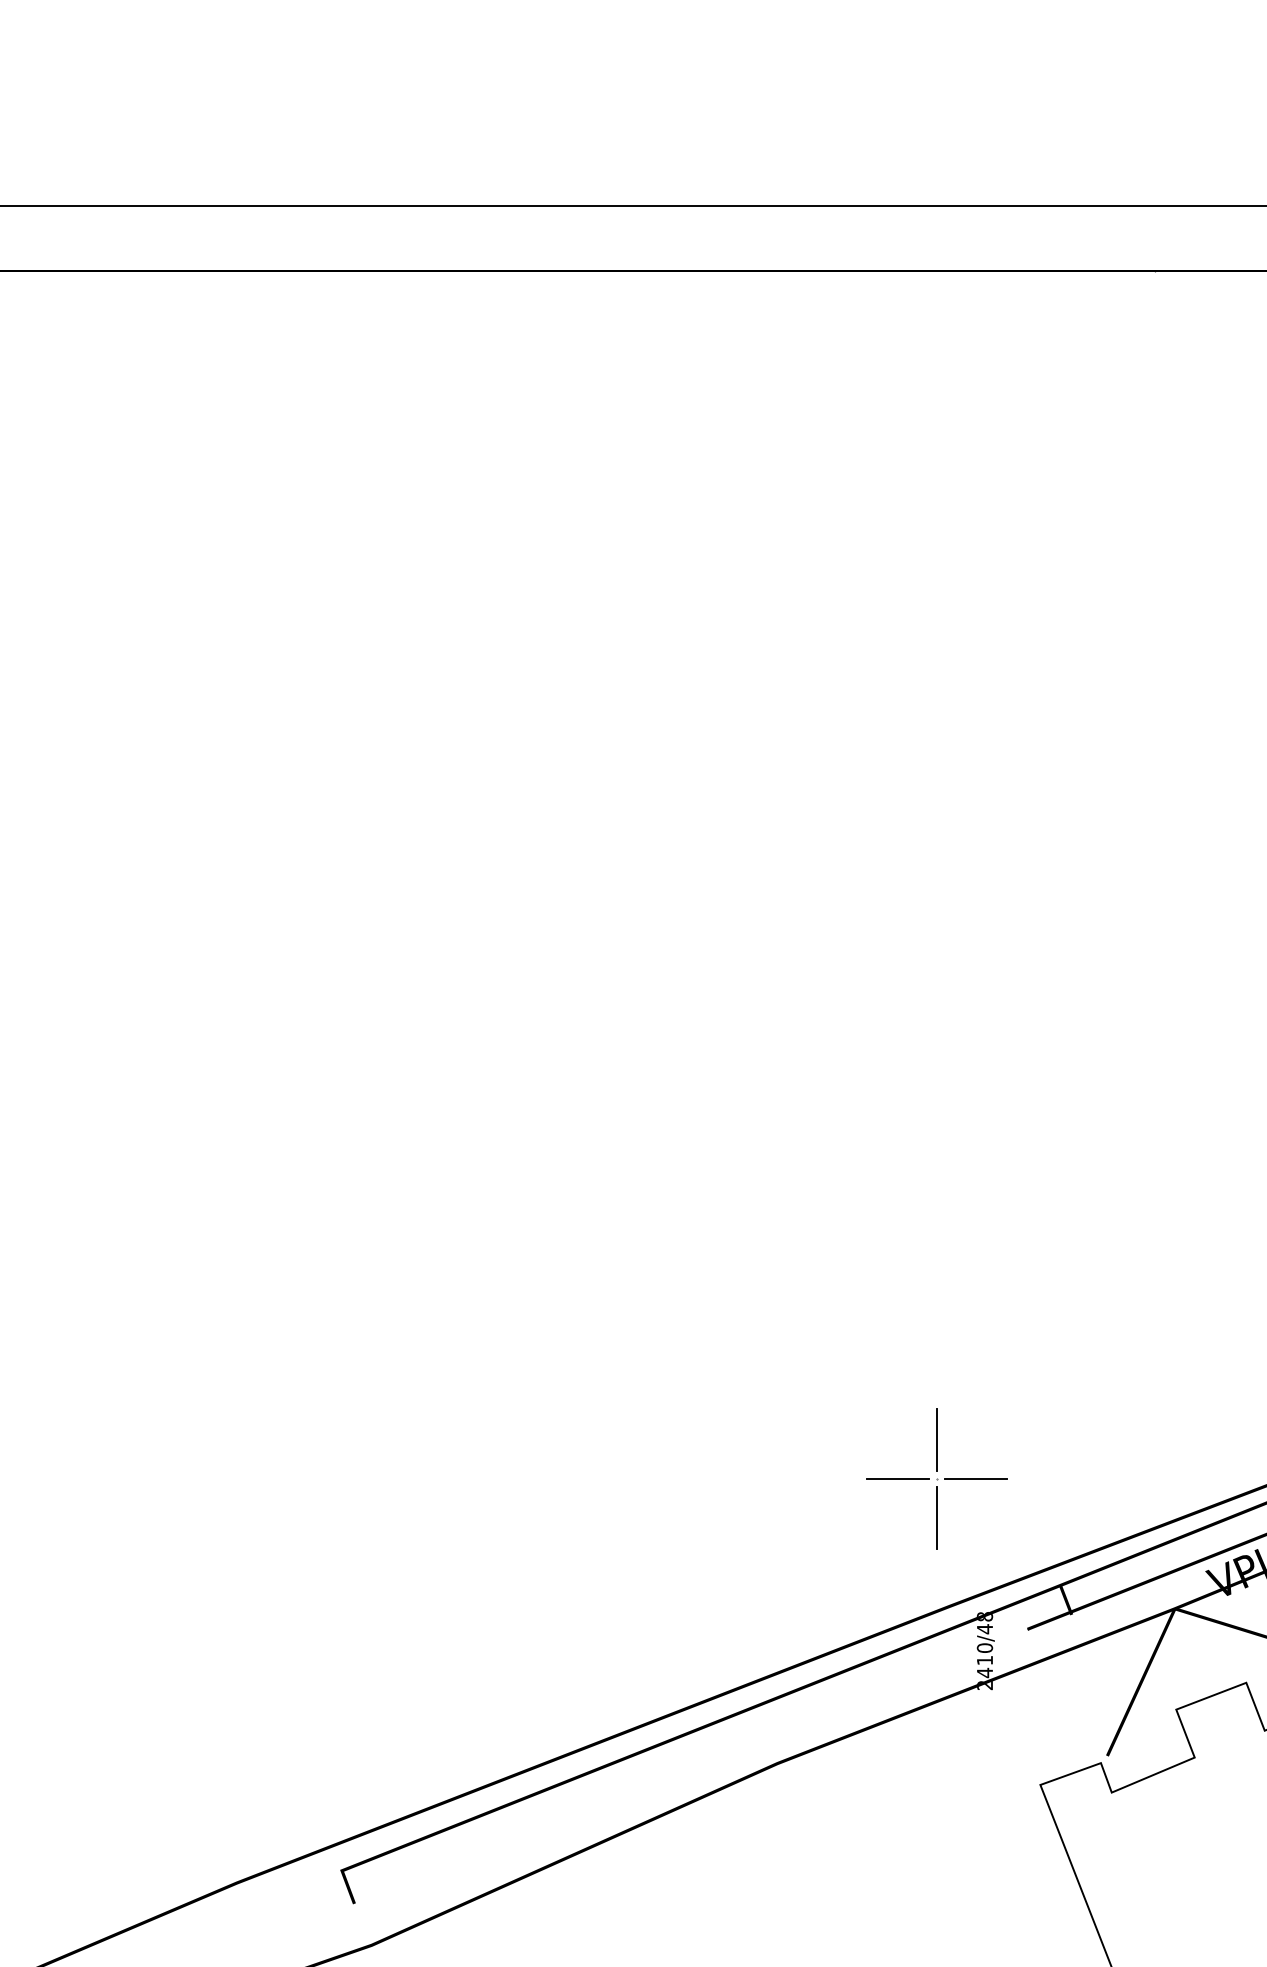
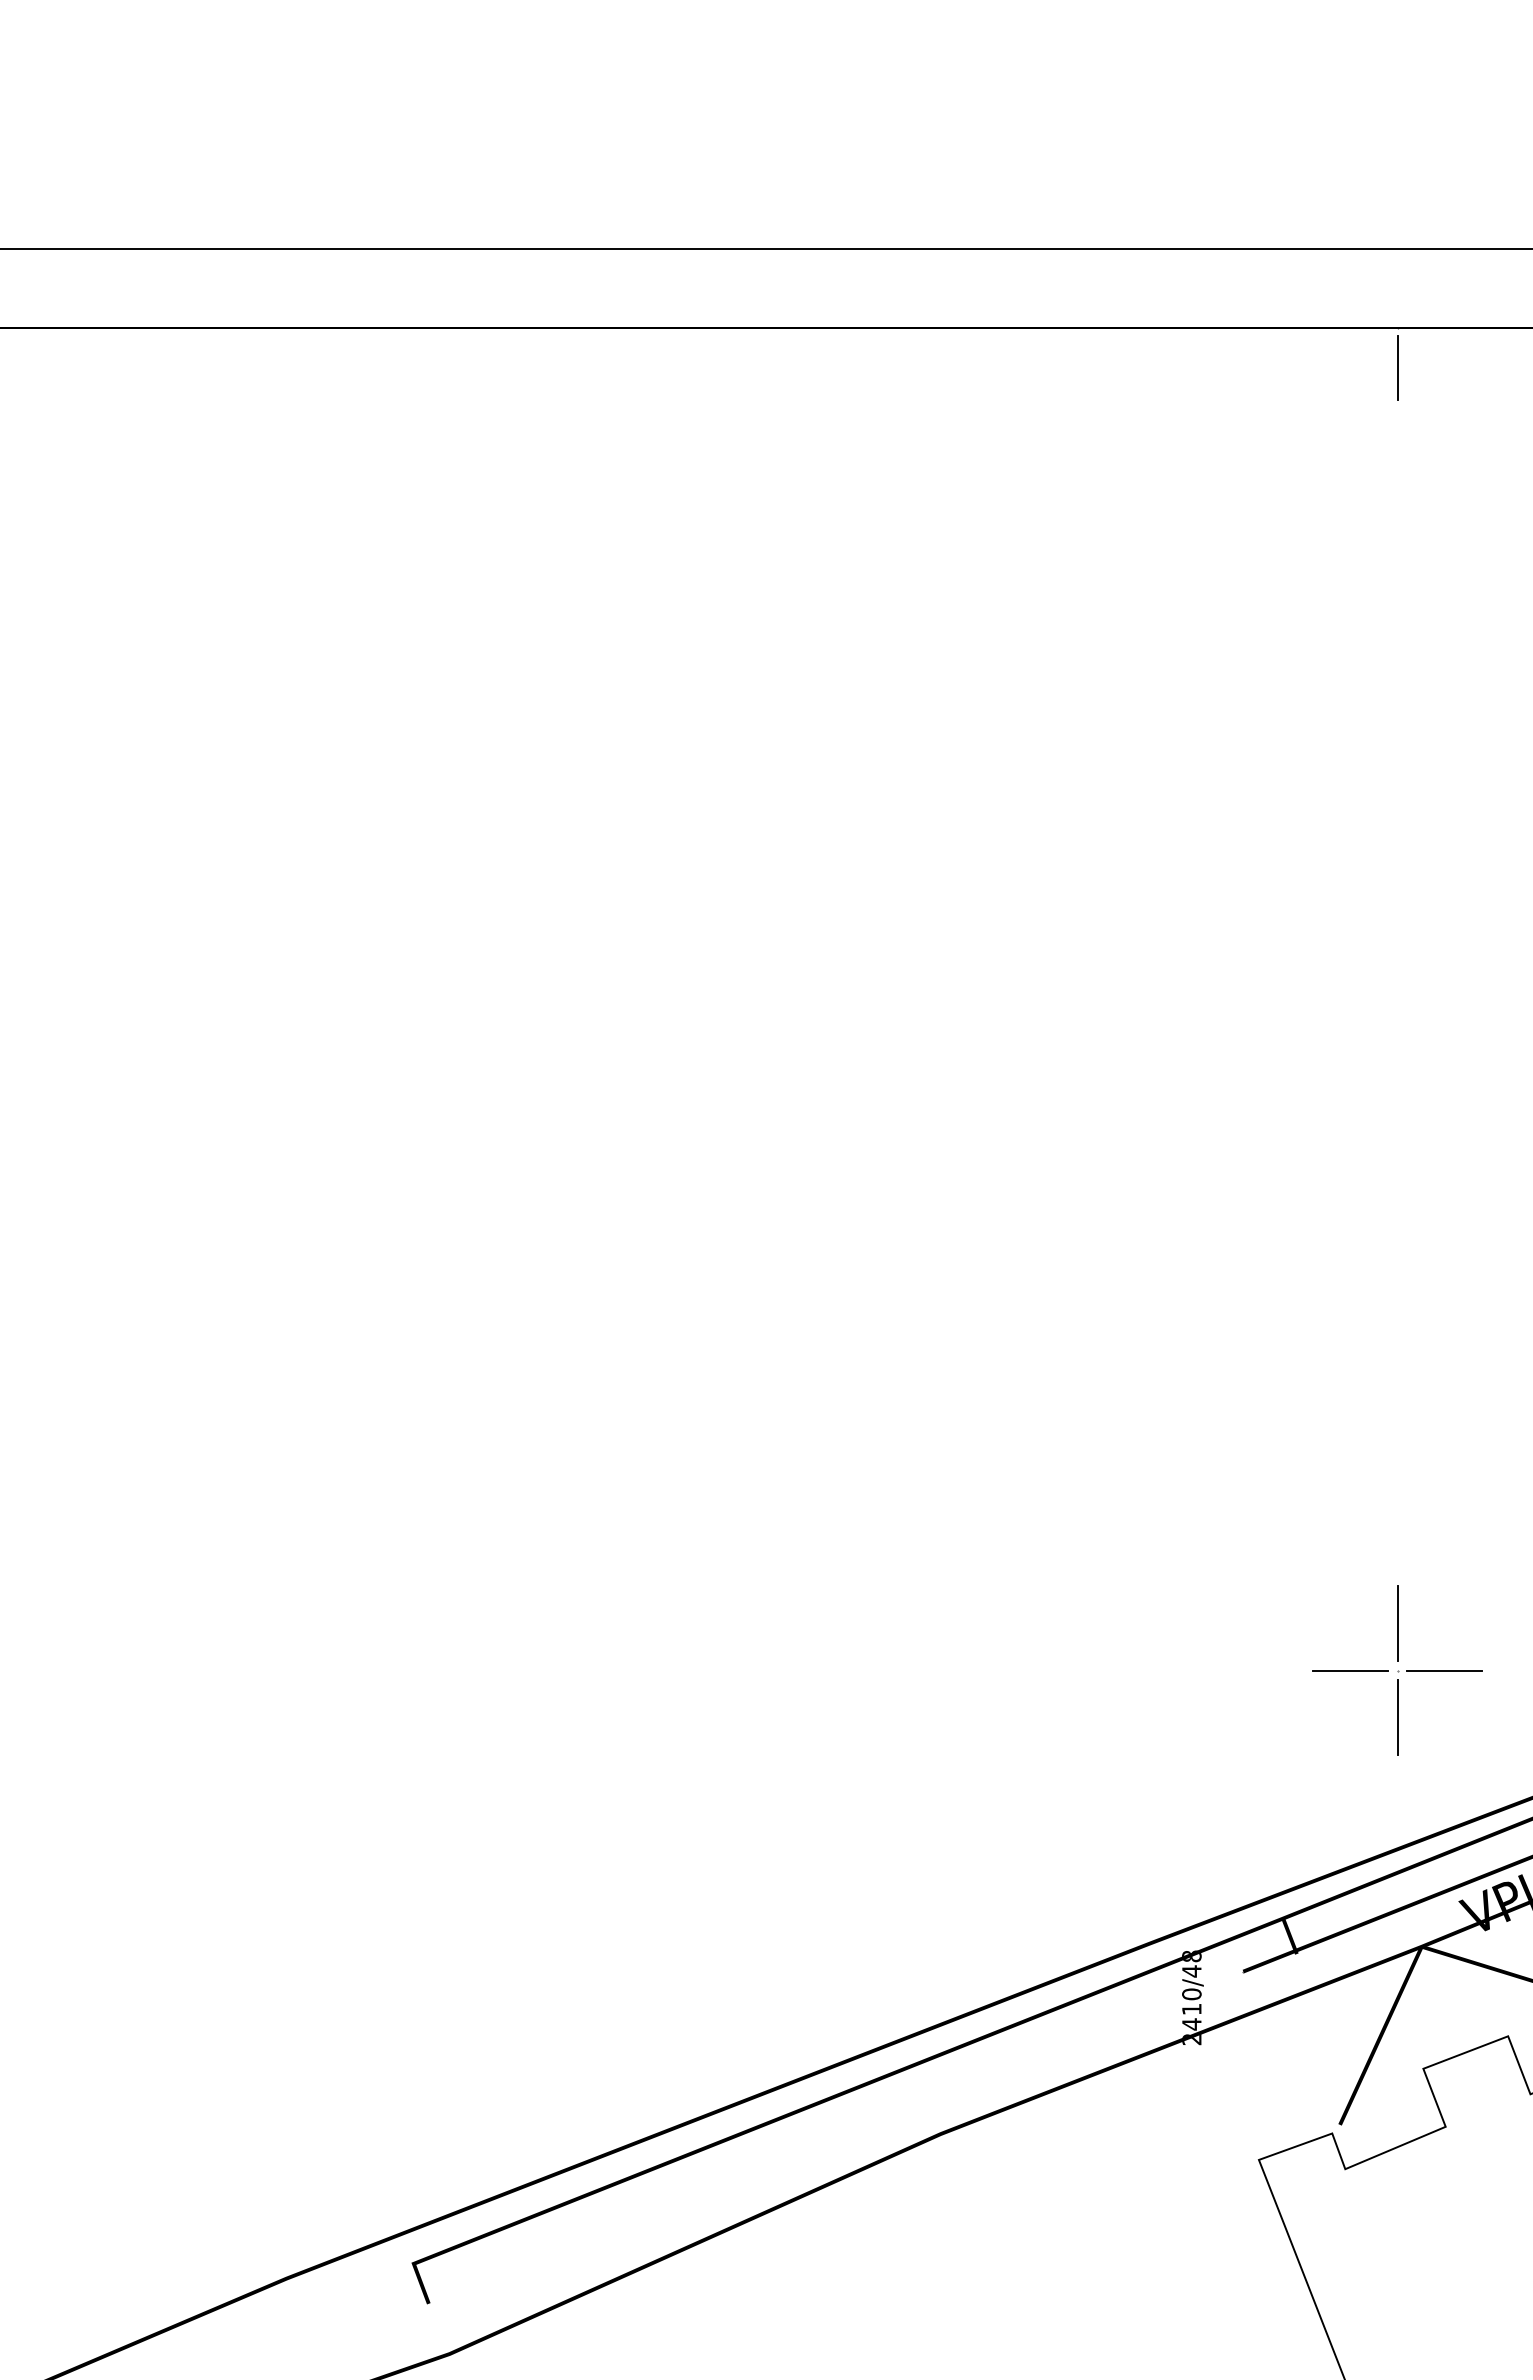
line: (1154, 303) -> (1397, 367), added
part: (936, 1478) -> (1397, 1670), moved

